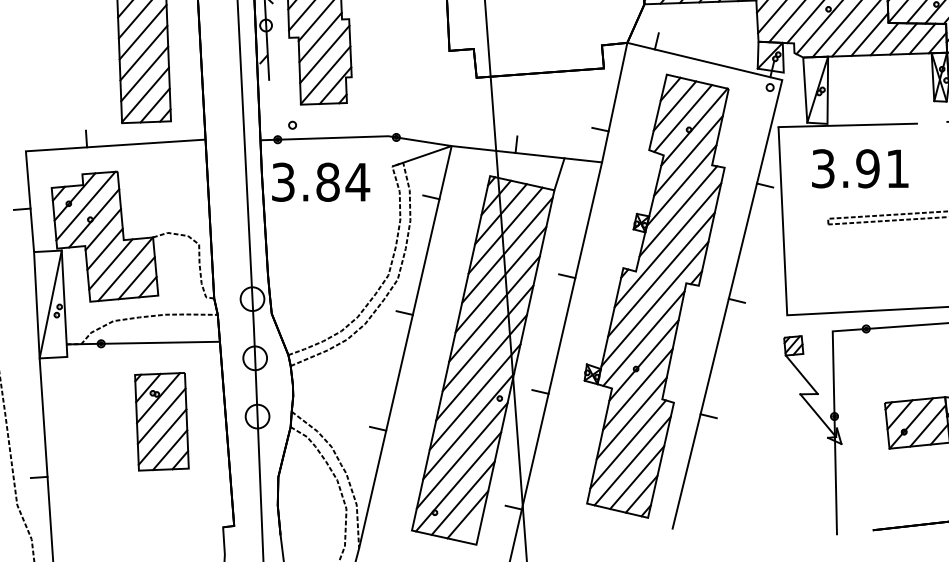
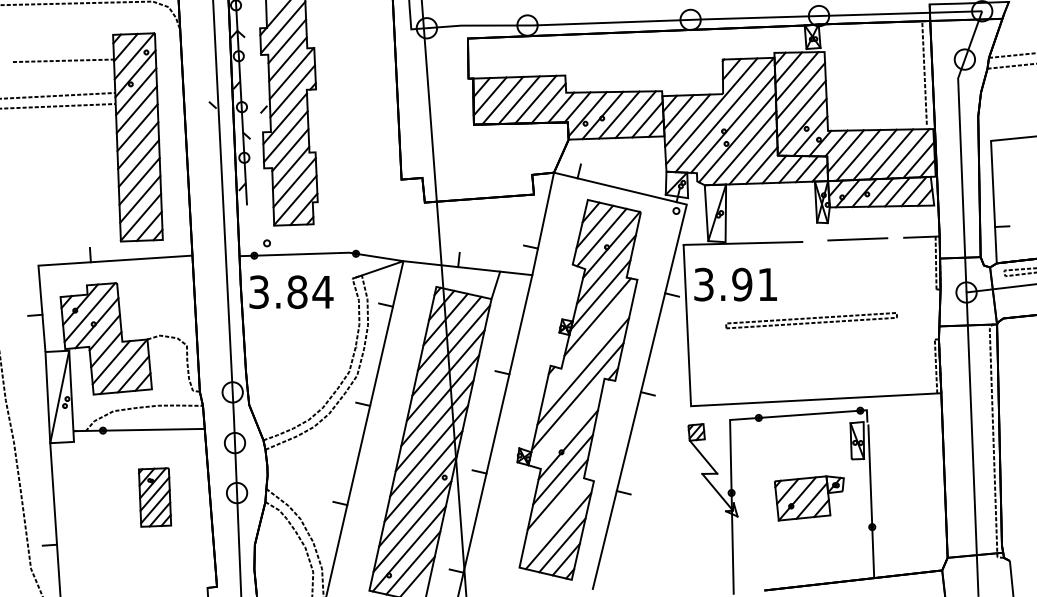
text: (860, 168) -> (735, 284), moved
line: (667, 245) -> (588, 346), removed
line: (644, 337) -> (568, 425), removed
part: (161, 421) -> (154, 497), size x0.7
line: (627, 443) -> (554, 516), removed

